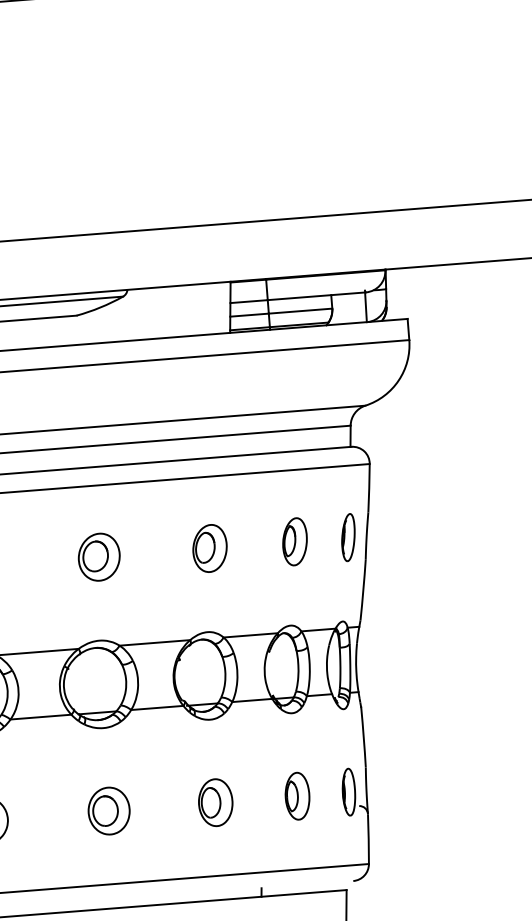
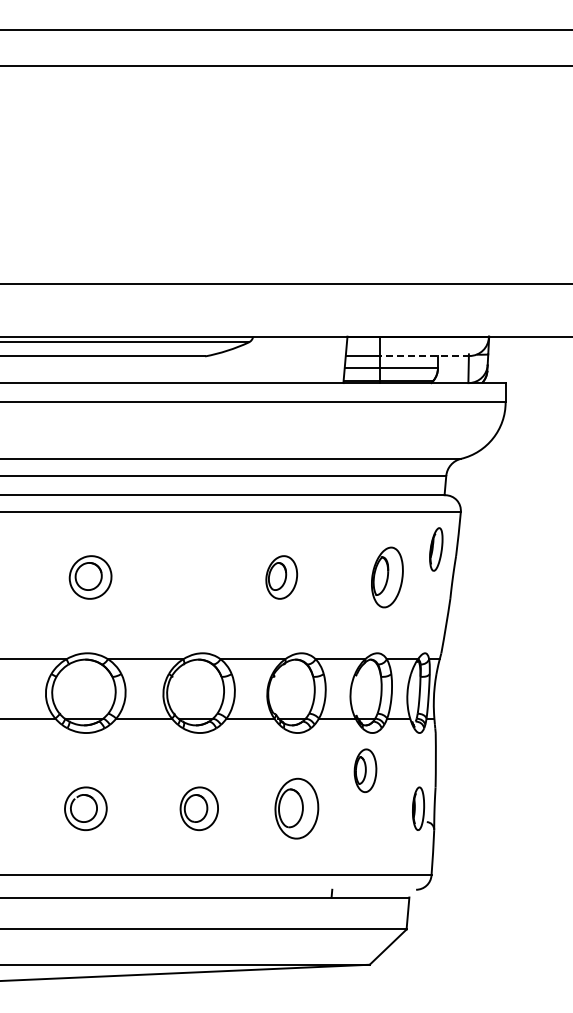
line: (316, 296) -> (424, 356), solid -> dashed
part: (348, 537) -> (436, 549), moved
part: (295, 541) -> (387, 577), size x1.4
part: (209, 548) -> (281, 577), moved
part: (99, 557) -> (208, 577), removed
part: (297, 795) -> (365, 770), moved
part: (215, 802) -> (296, 808), size x1.4

